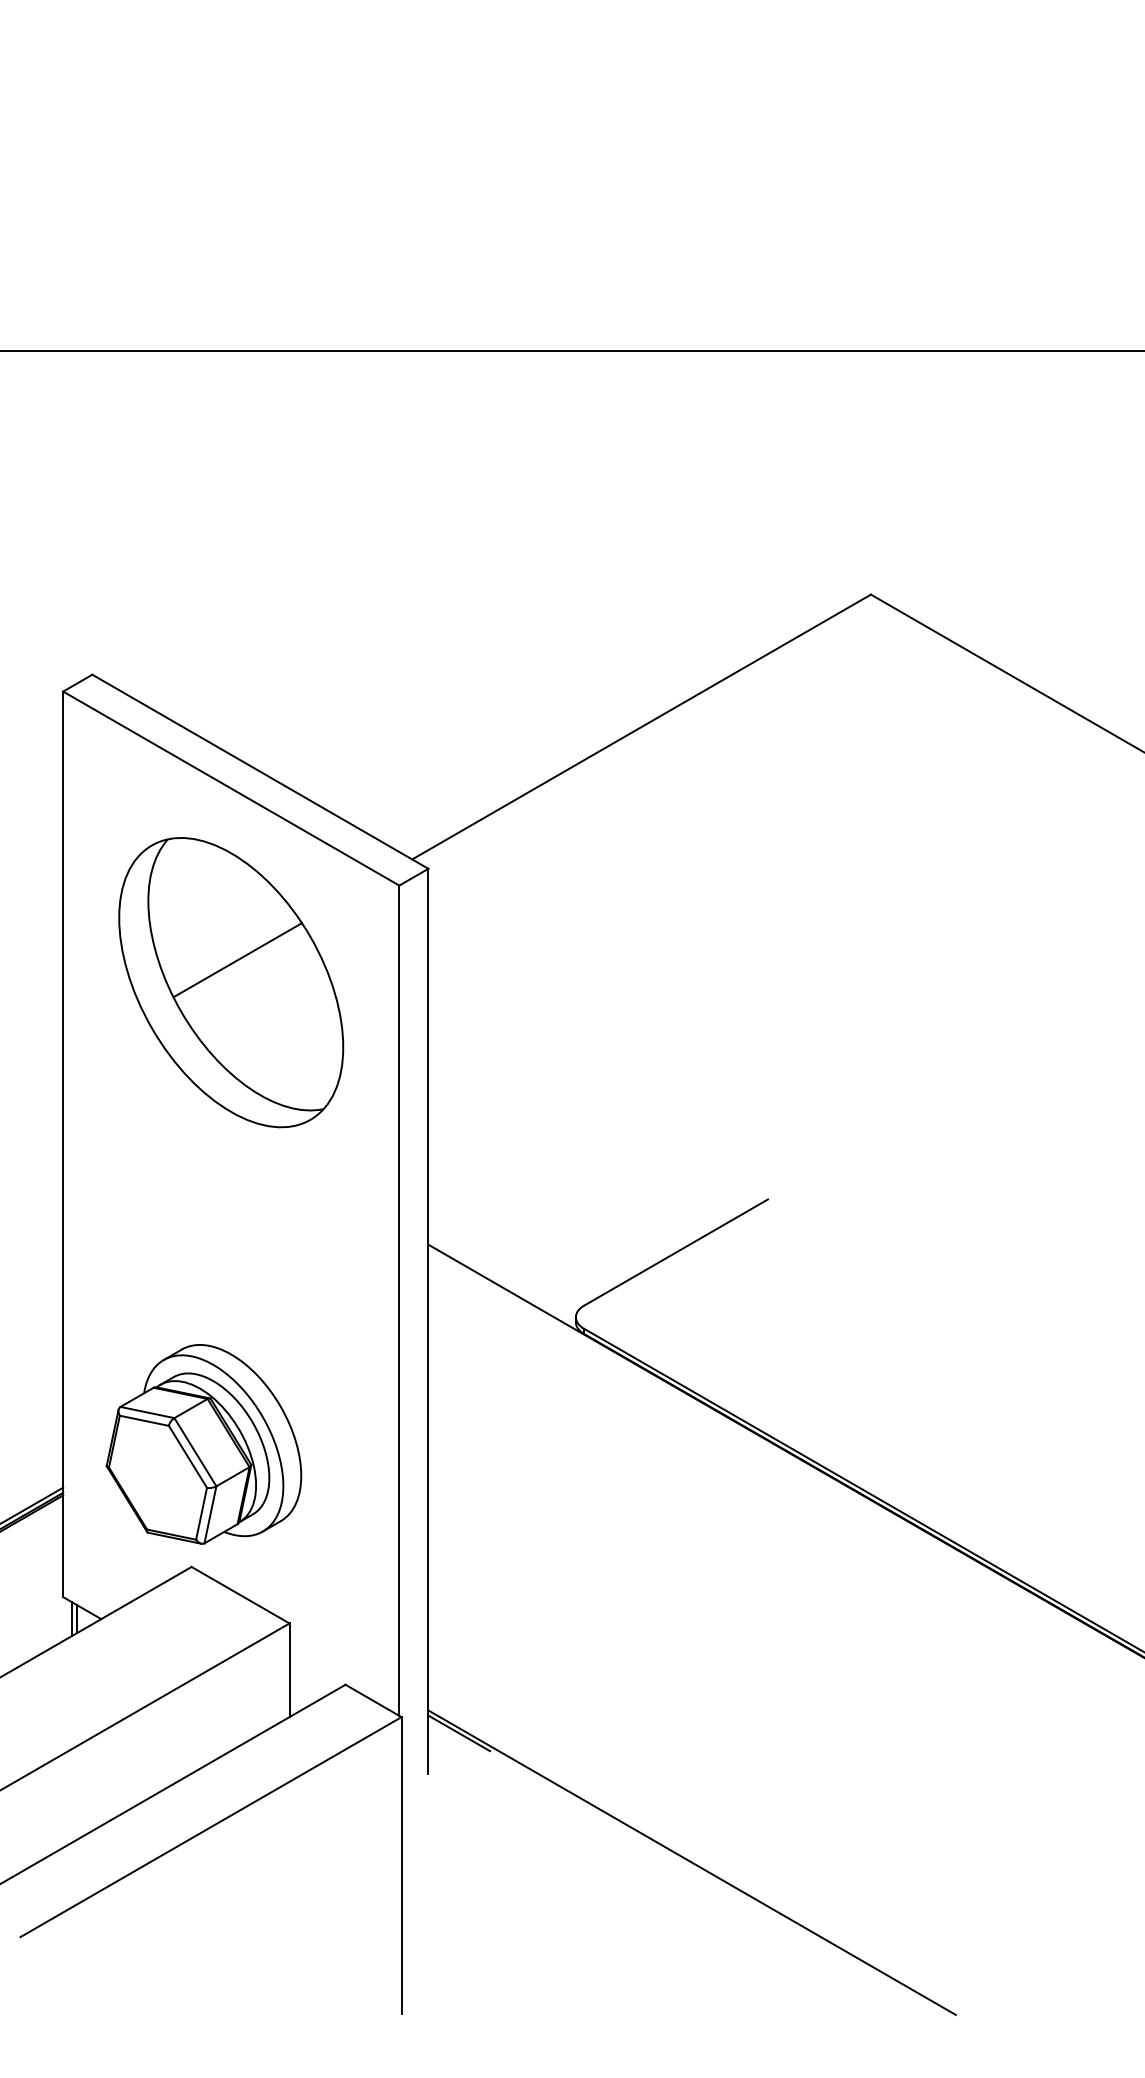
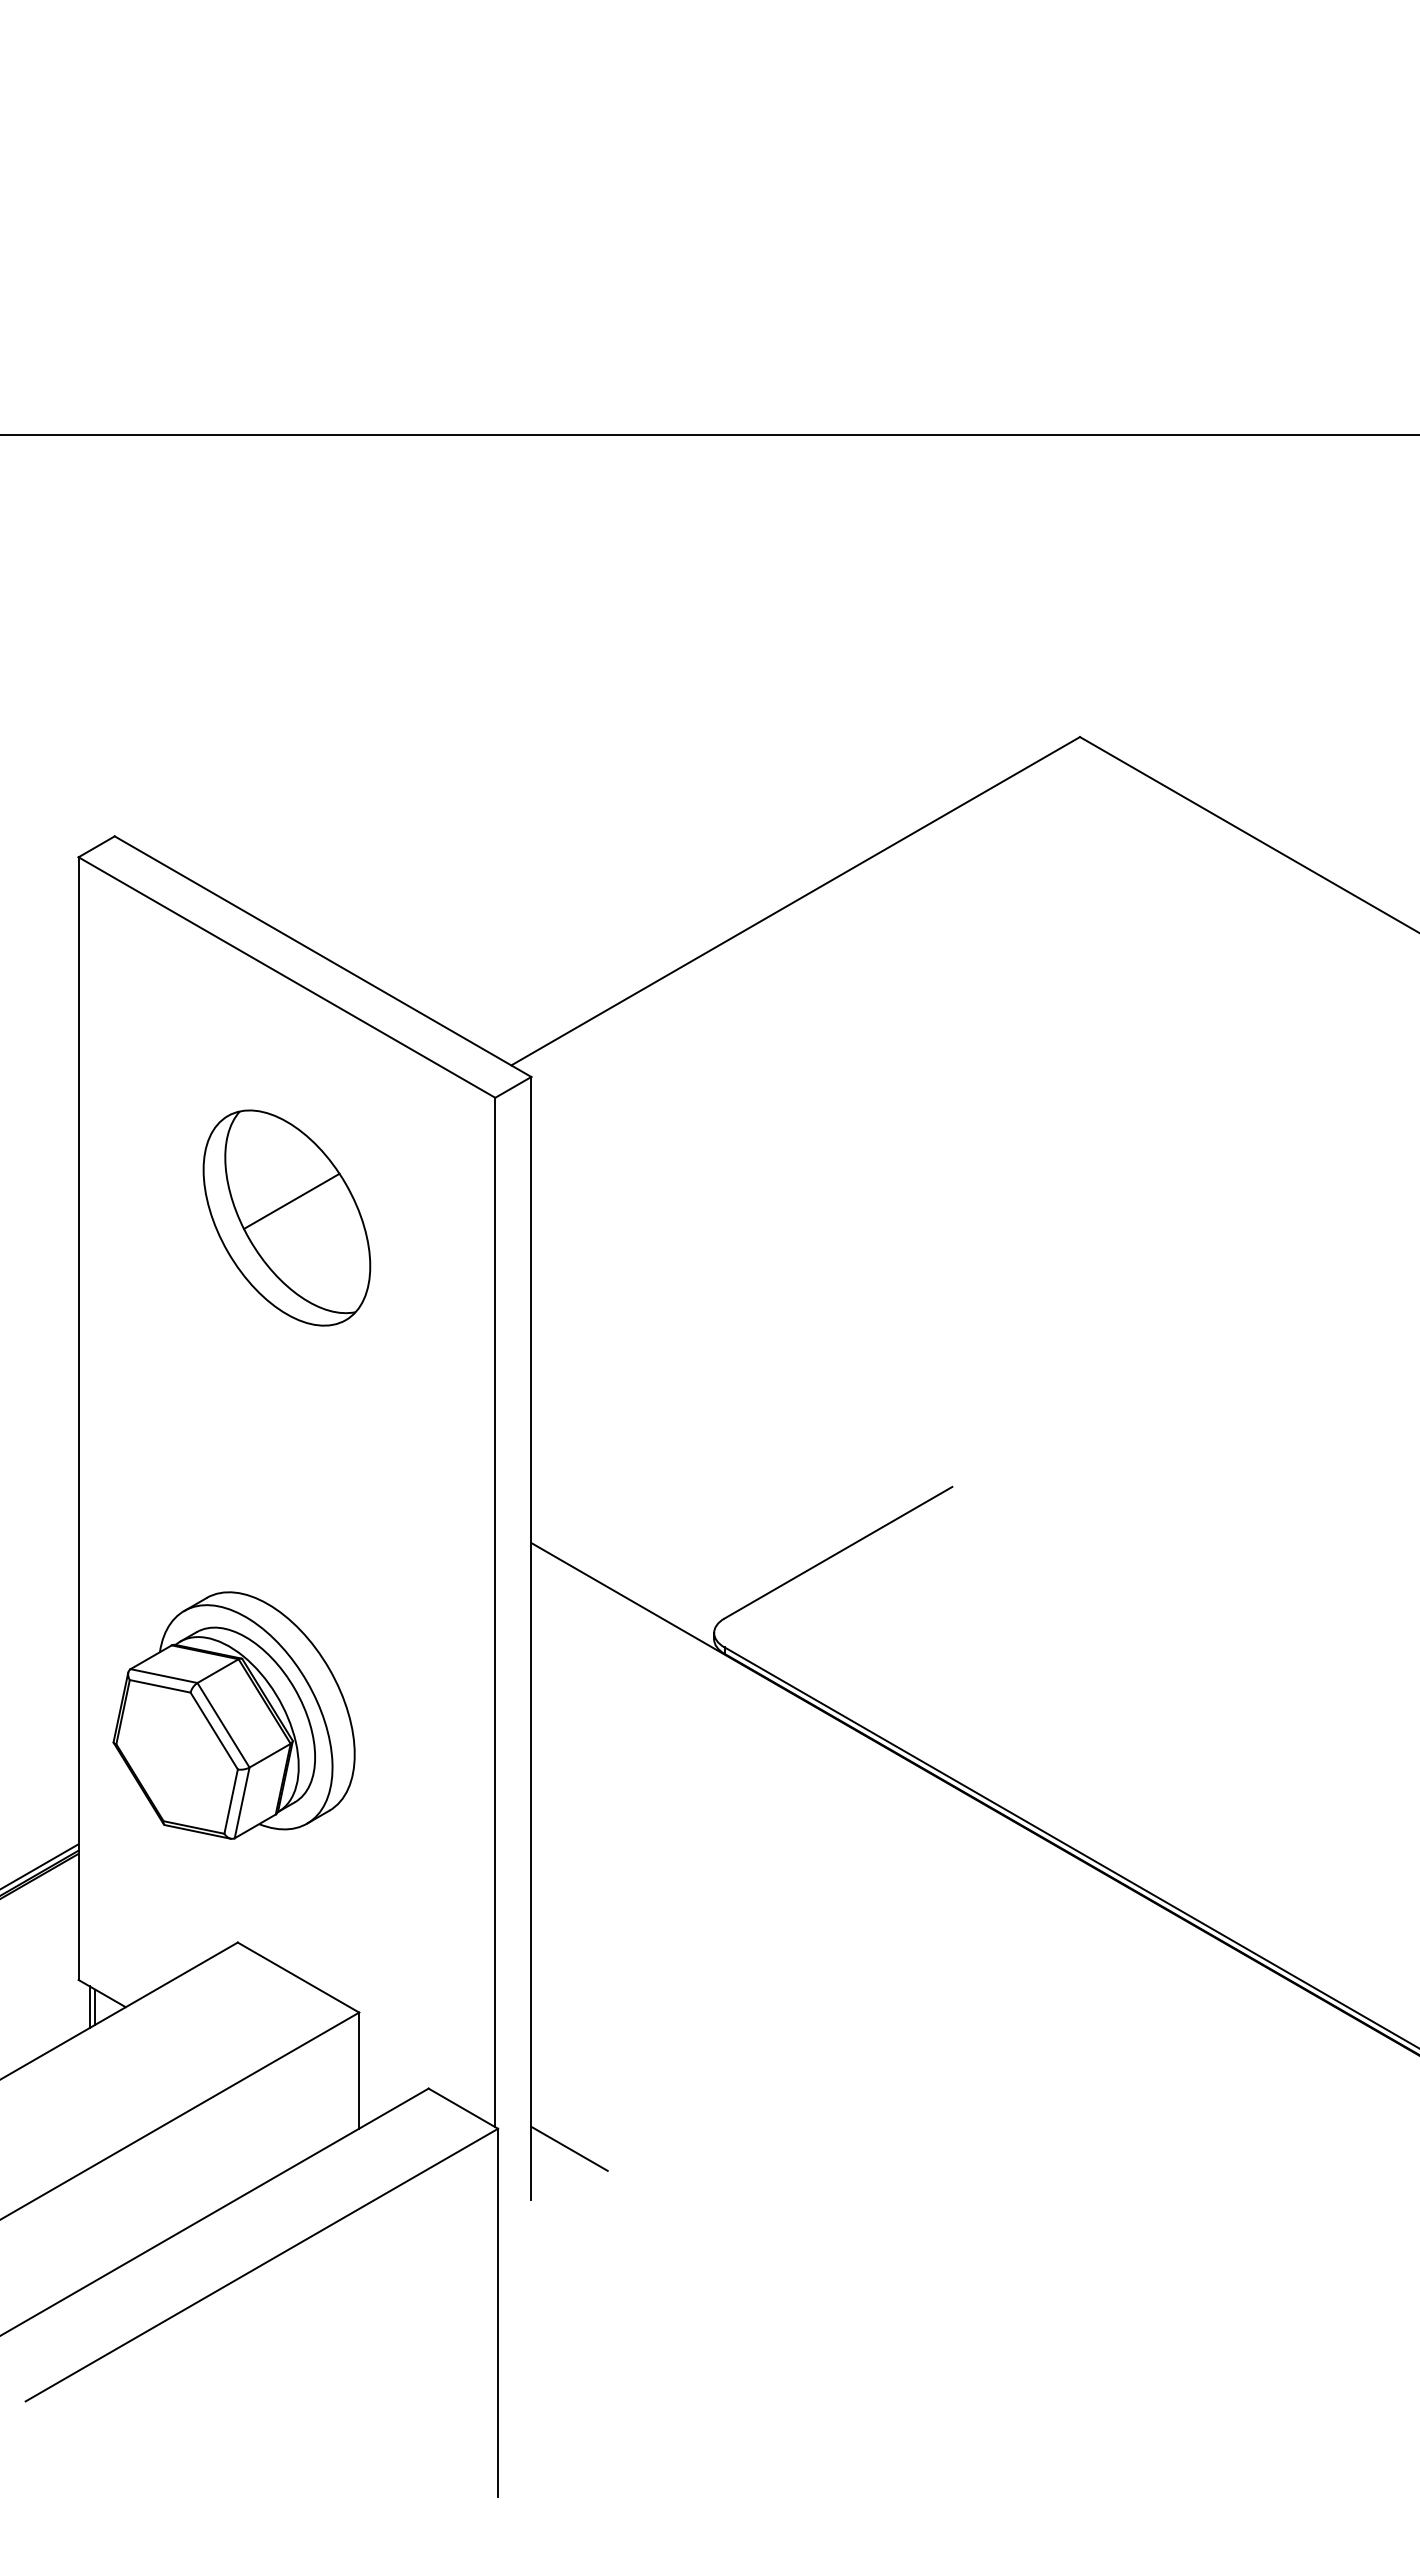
part: (230, 982) -> (286, 1217), size x0.6
part: (203, 1444) -> (233, 1715), moved
line: (692, 1862) -> (858, 2308), removed

